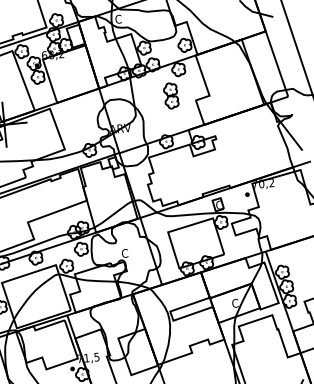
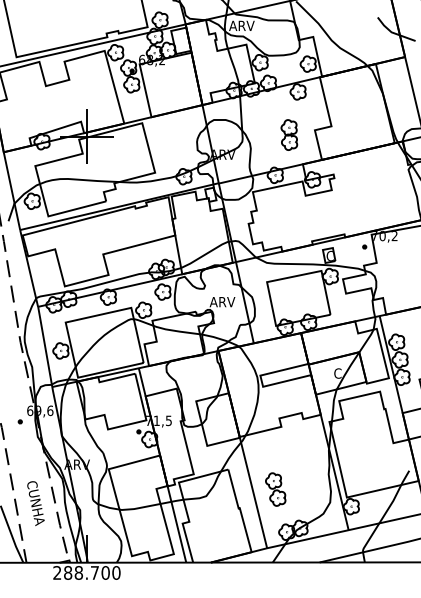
text: (125, 18) -> (241, 25), C -> ARV
part: (171, 95) -> (289, 134), moved
text: (132, 252) -> (222, 301), C -> ARV

